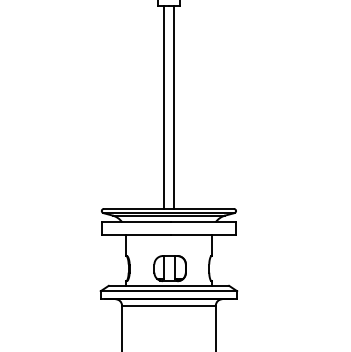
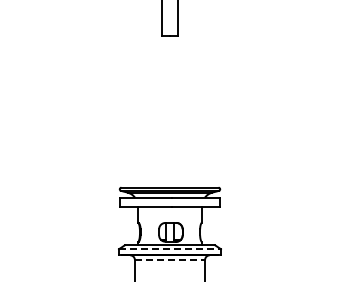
line: (164, 106) -> (166, 111), removed
line: (173, 106) -> (173, 111), removed
line: (169, 291) -> (170, 249), solid -> dashed
line: (169, 306) -> (170, 260), solid -> dashed

